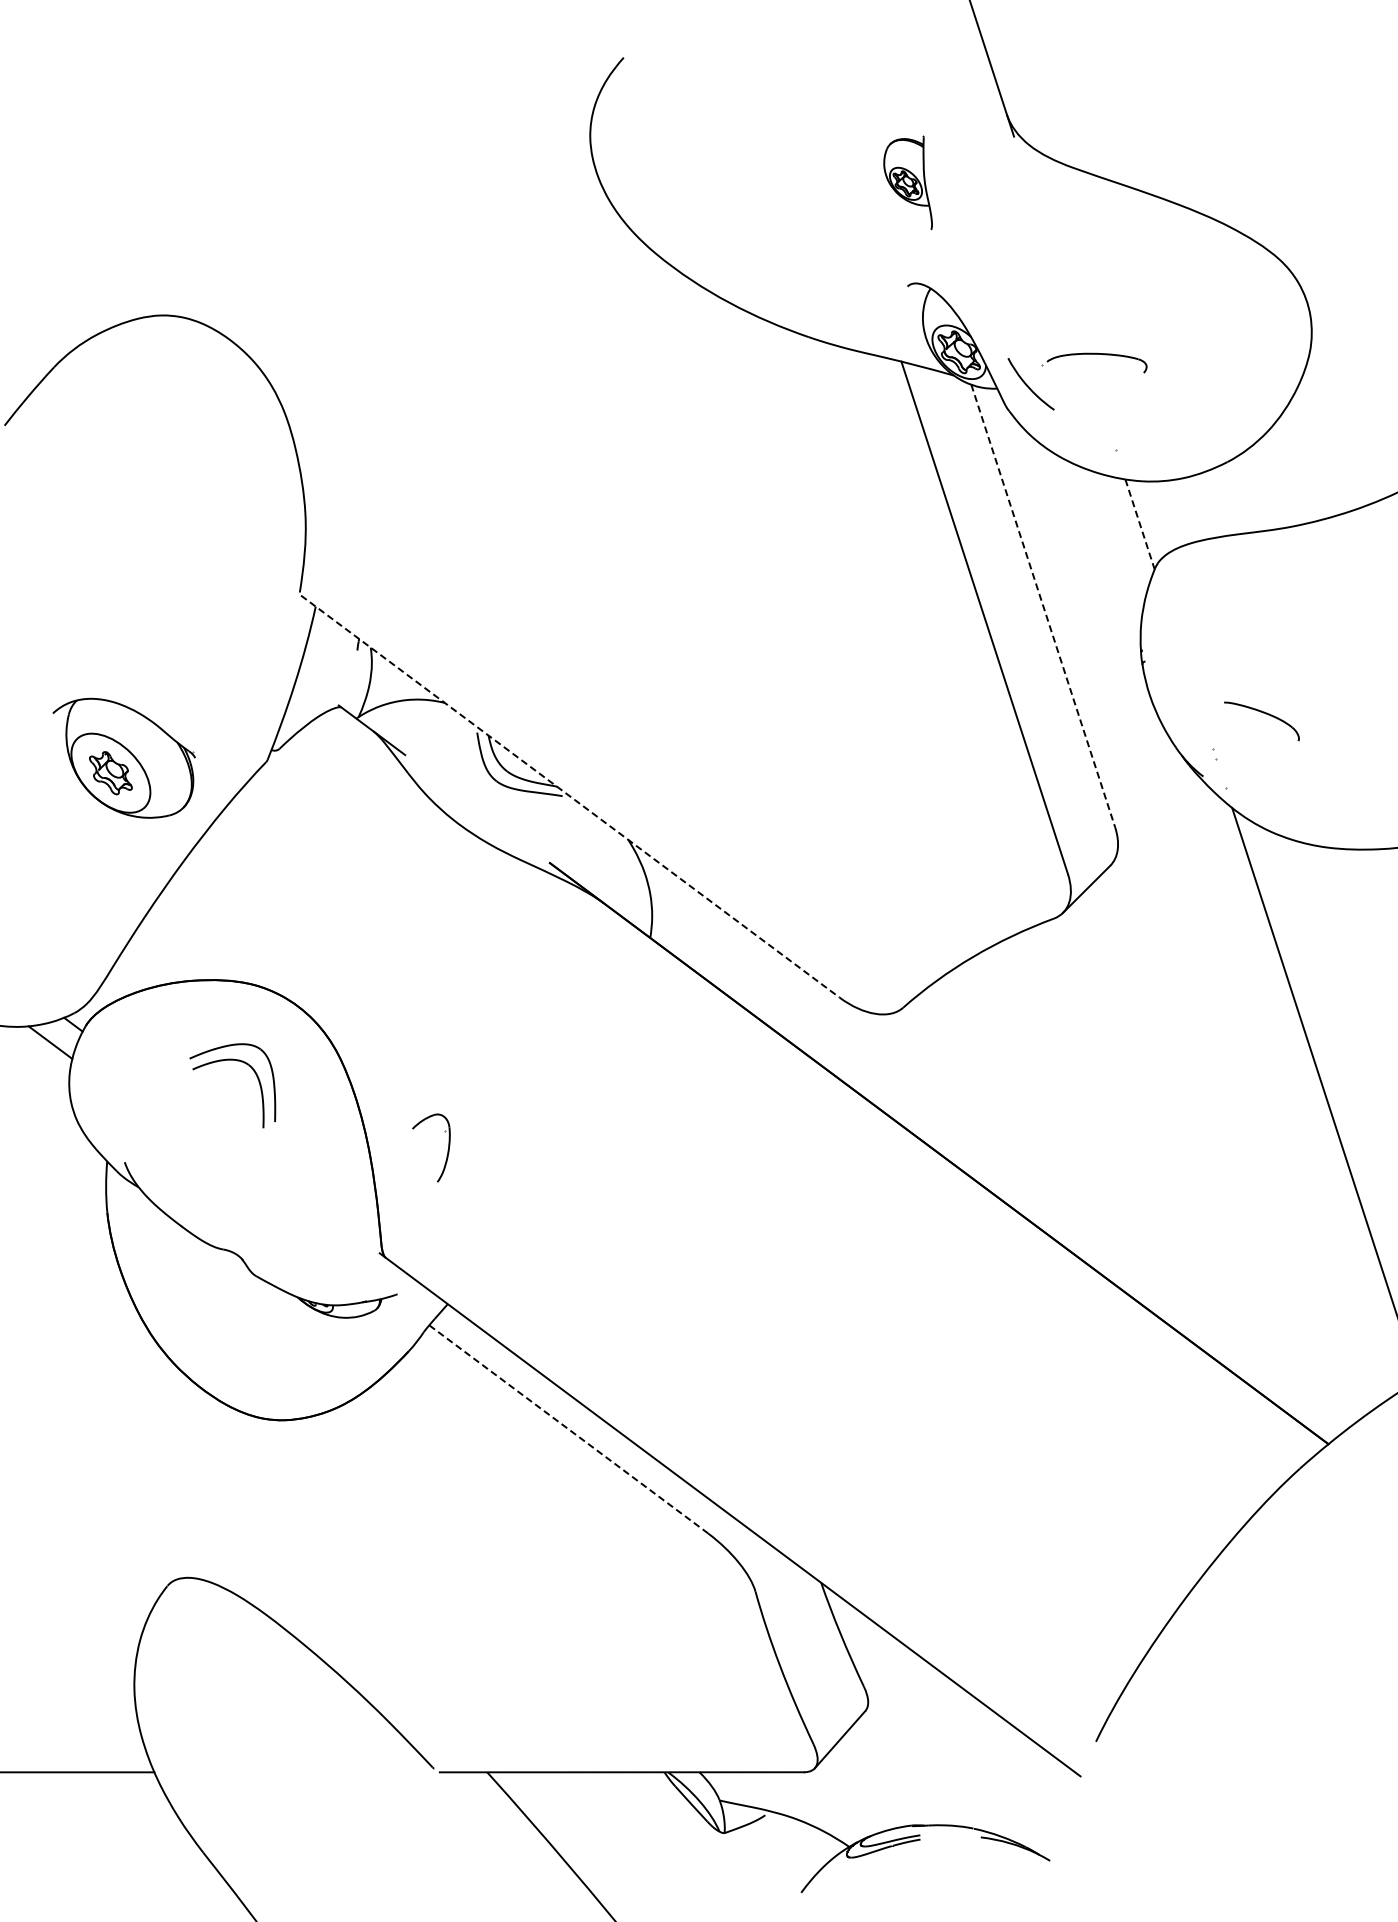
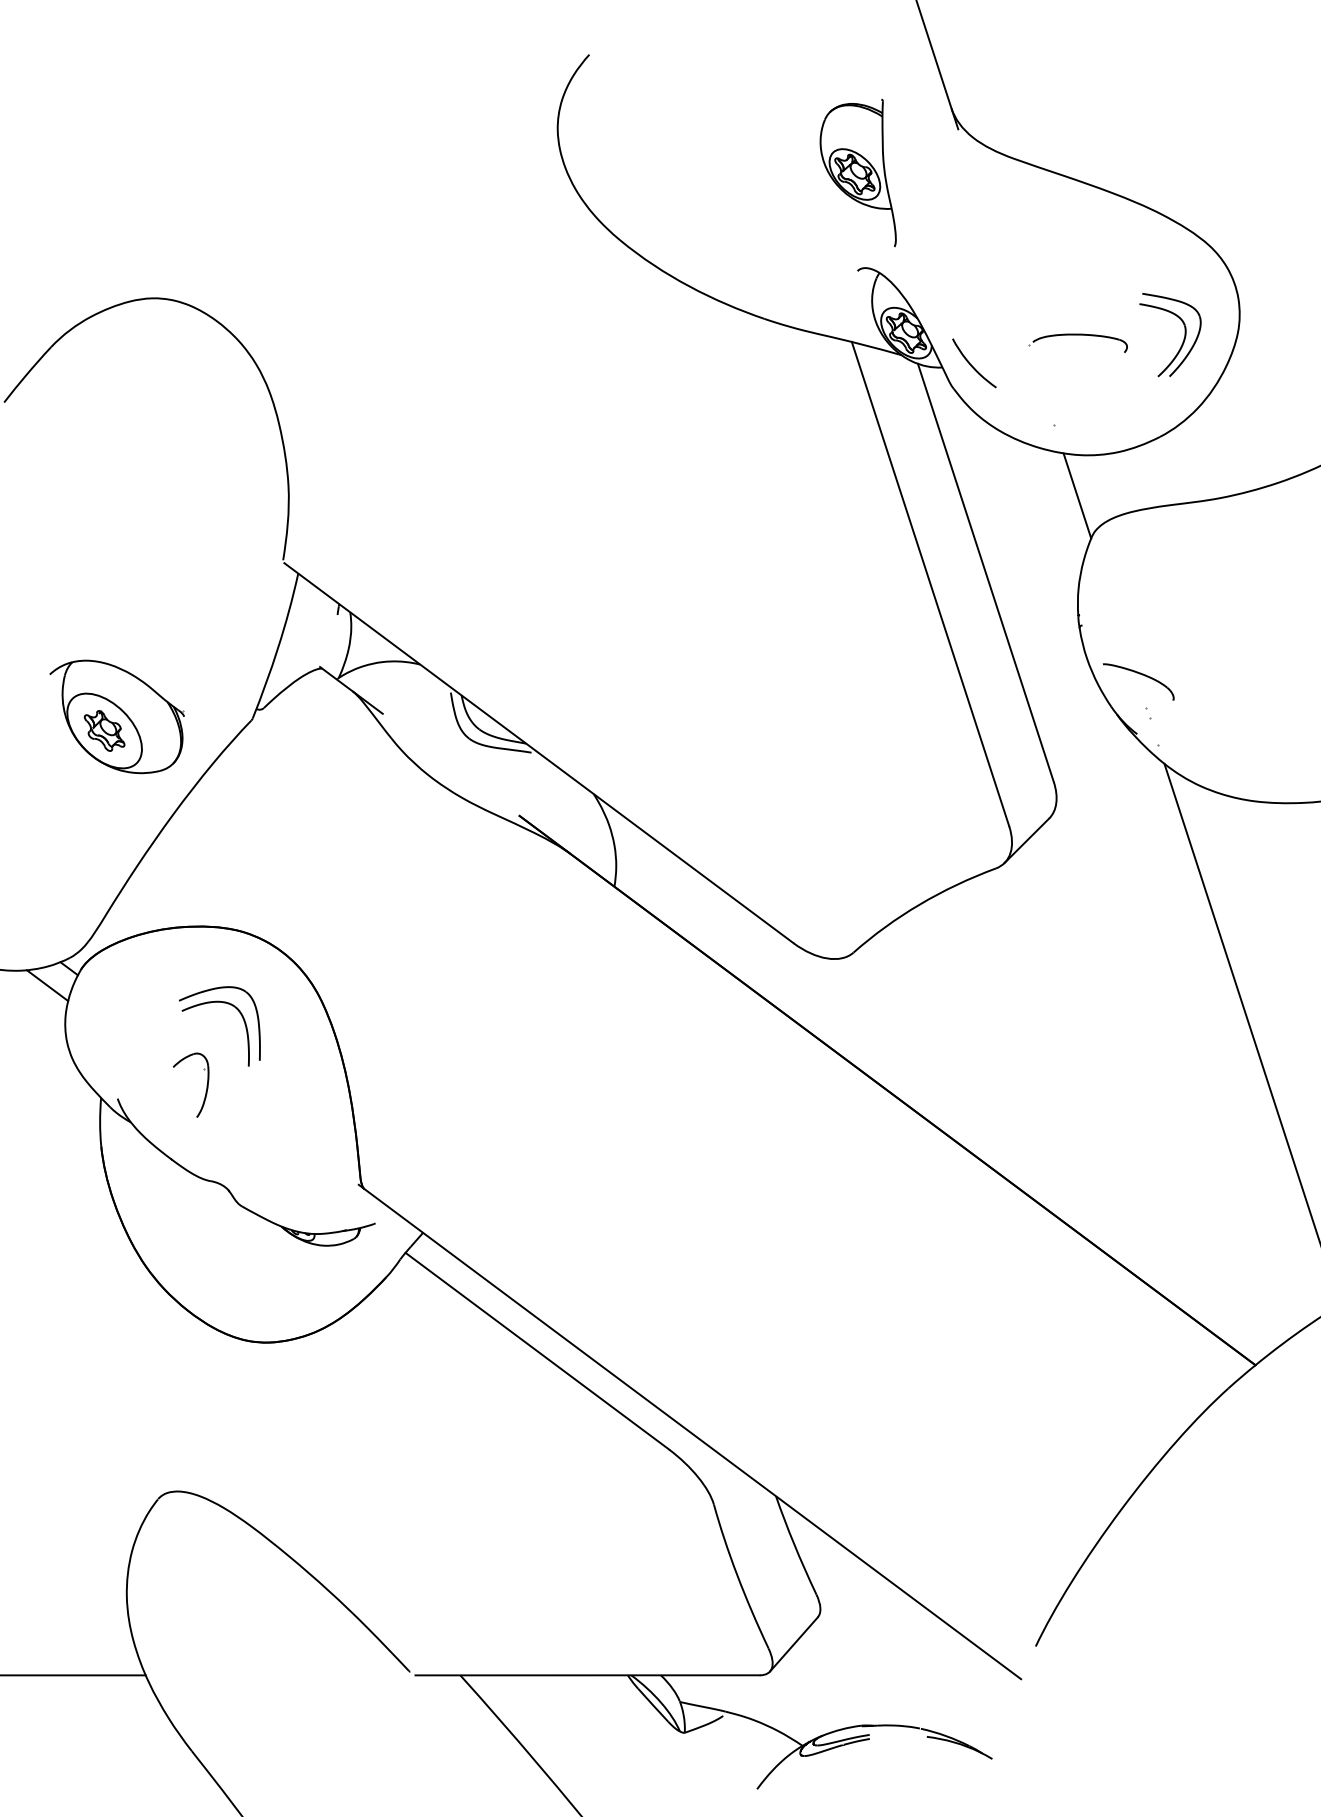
part: (907, 182) -> (857, 172), size x1.67
part: (1094, 354) -> (1077, 335), moved
part: (1252, 357) -> (1183, 338), added
line: (1140, 524) -> (1077, 495), dashed -> solid
line: (1043, 605) -> (986, 572), dashed -> solid
part: (1265, 714) -> (1142, 675), moved
line: (570, 796) -> (539, 753), dashed -> solid
part: (447, 1150) -> (206, 1087), moved
line: (568, 1429) -> (537, 1351), dashed -> solid

